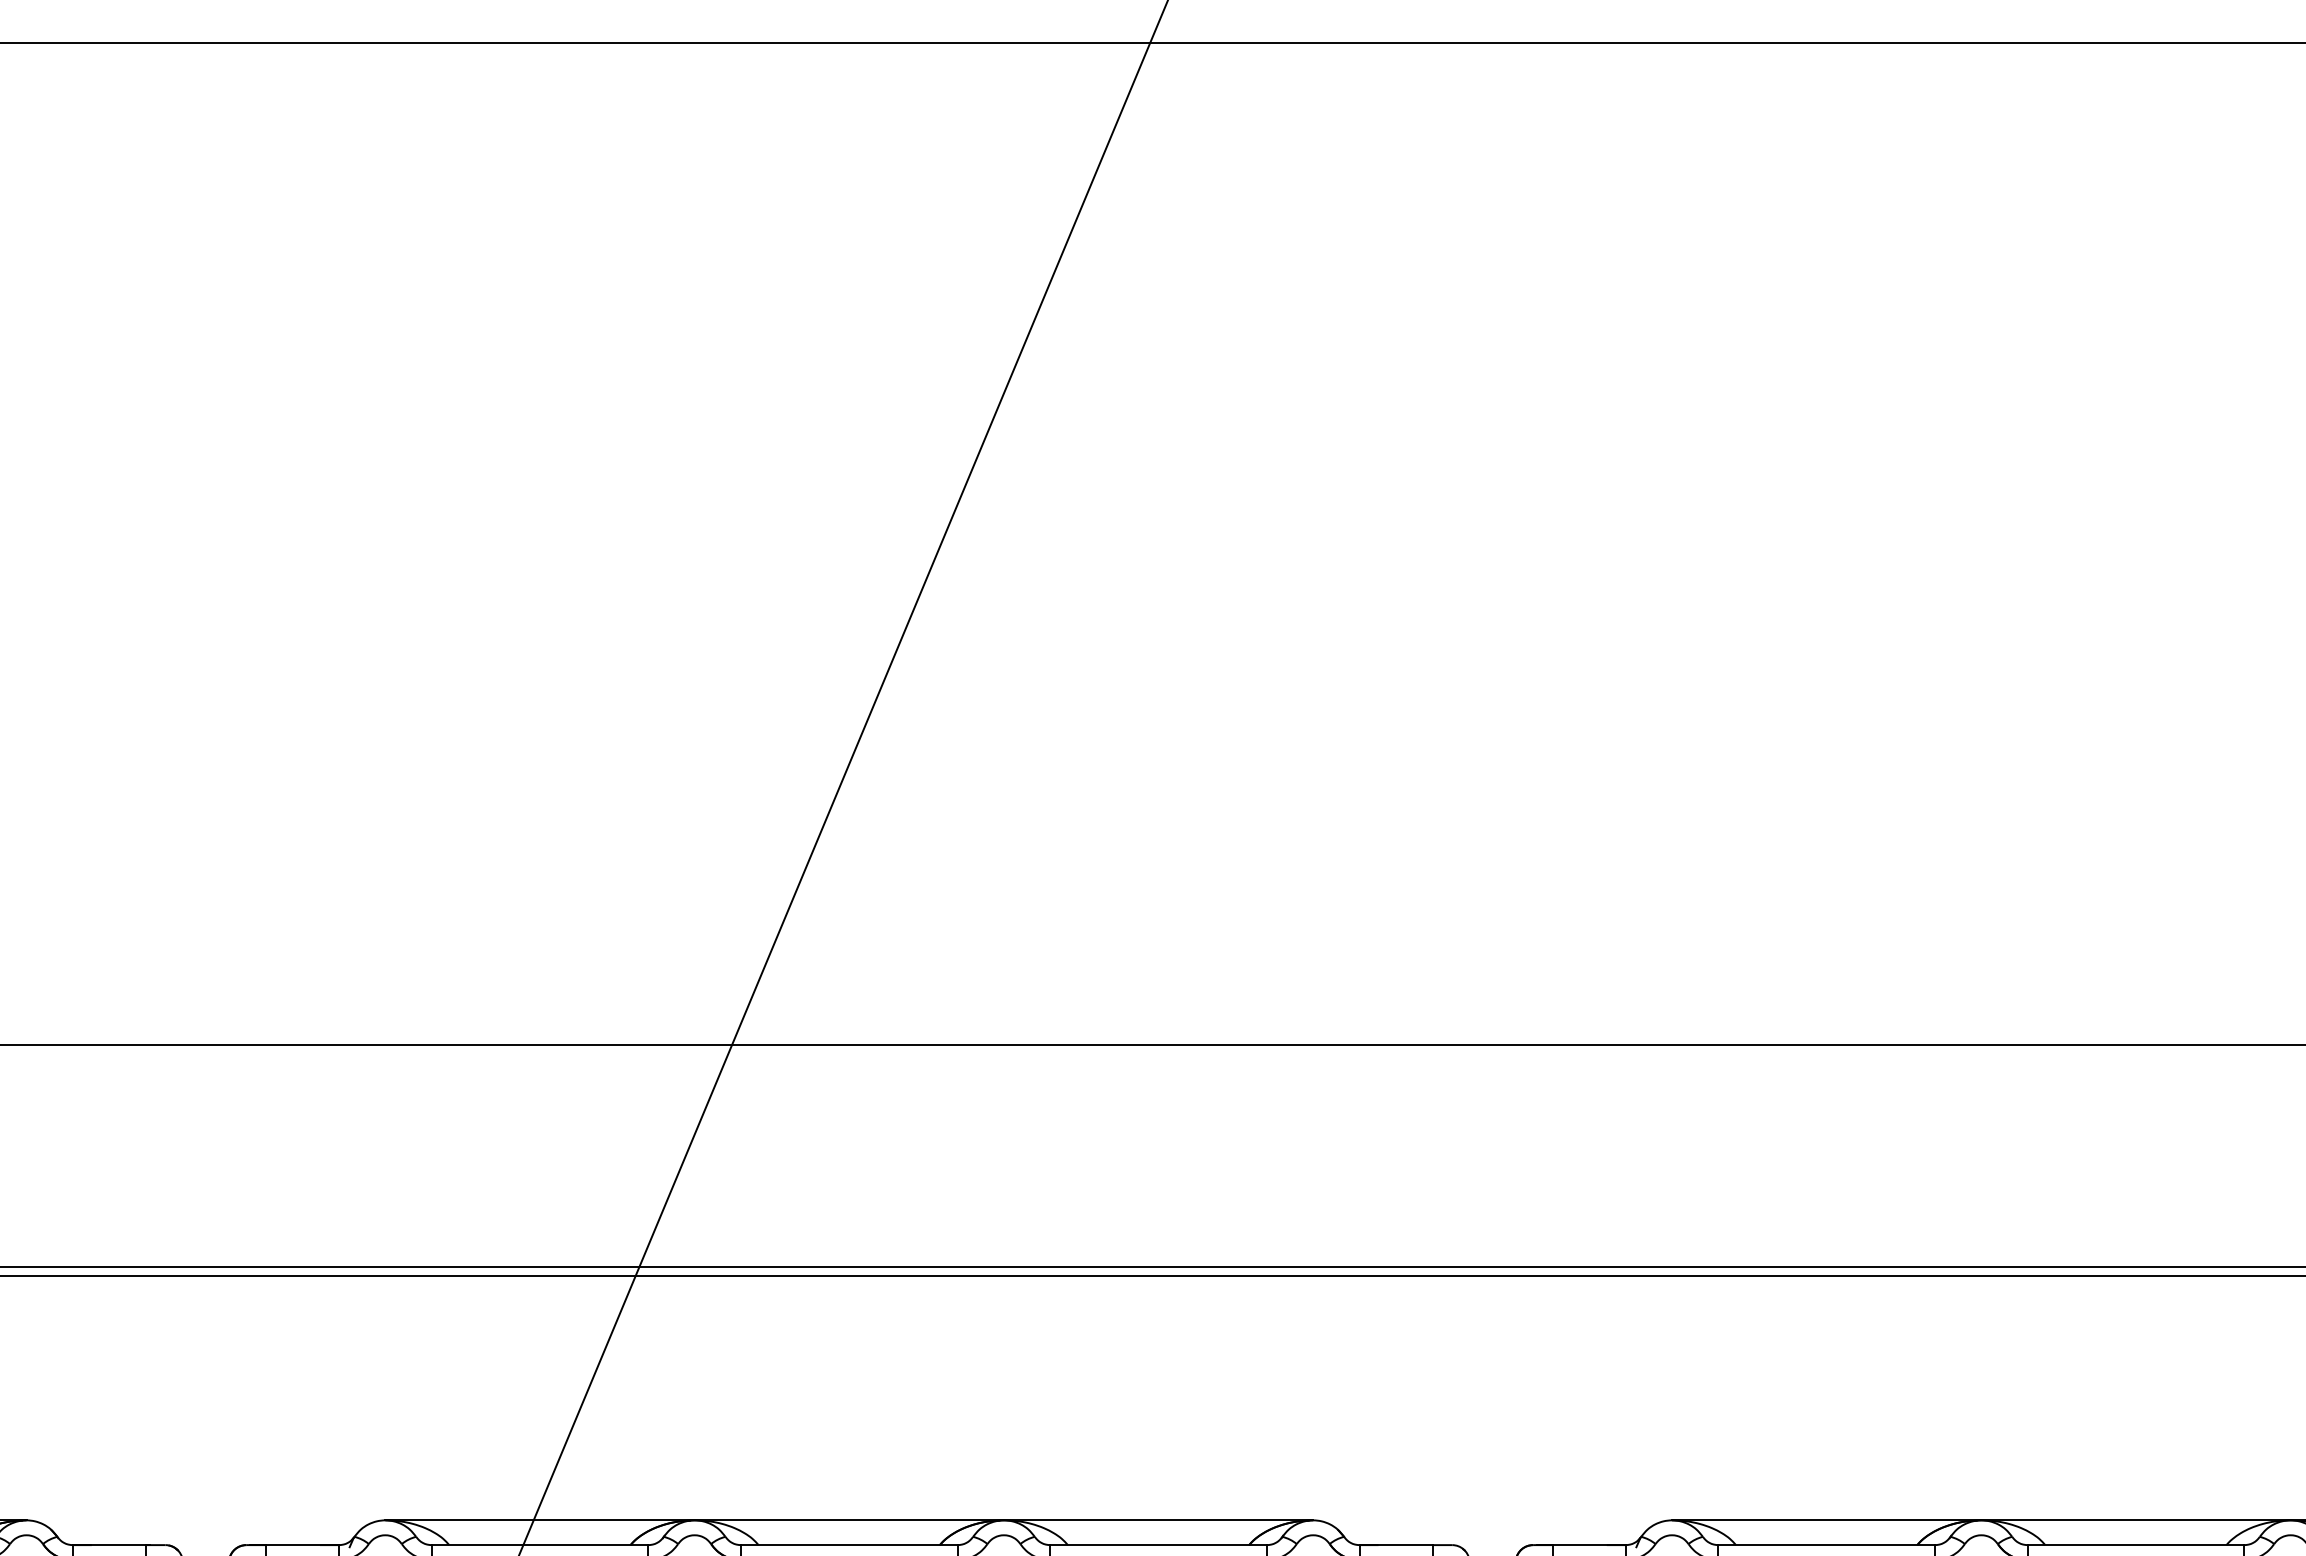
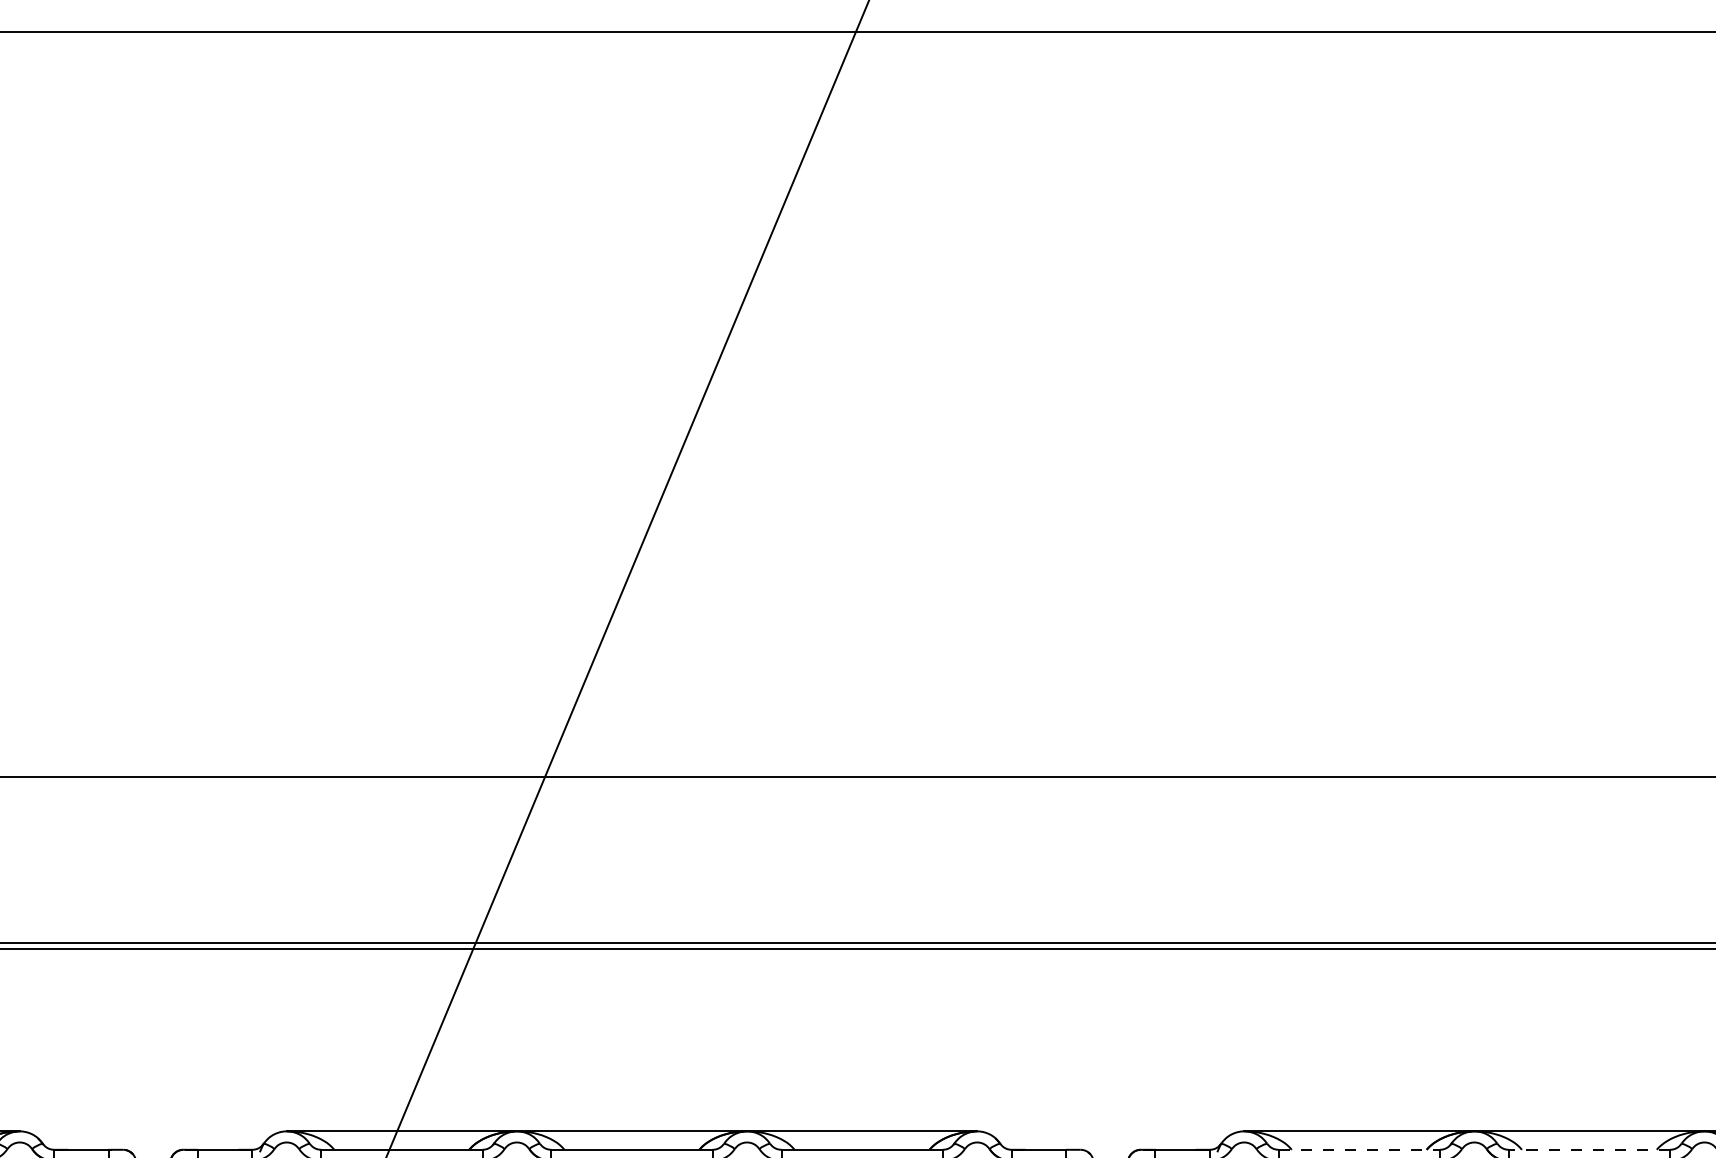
line: (1827, 1545) -> (1359, 1150), solid -> dashed
line: (2135, 1545) -> (1589, 1150), solid -> dashed

